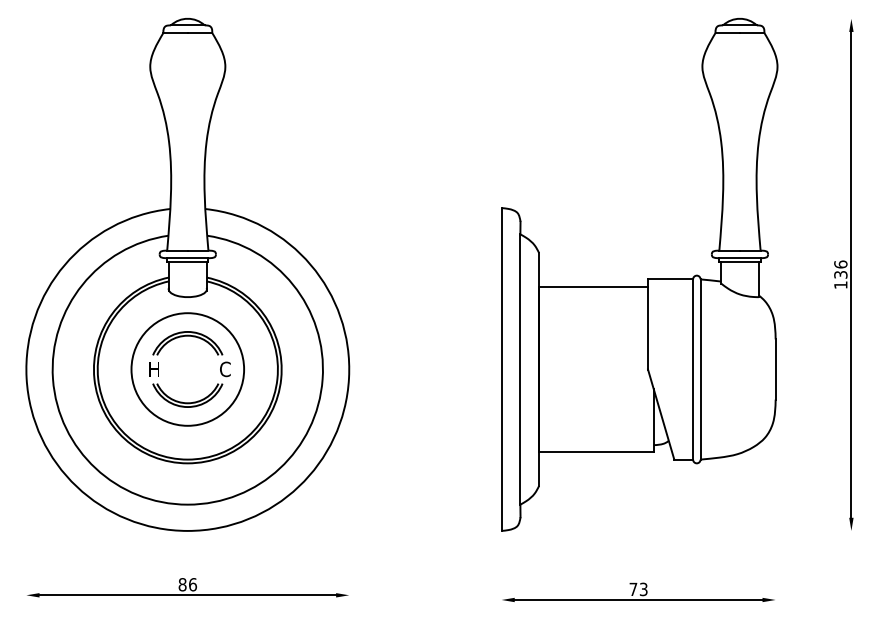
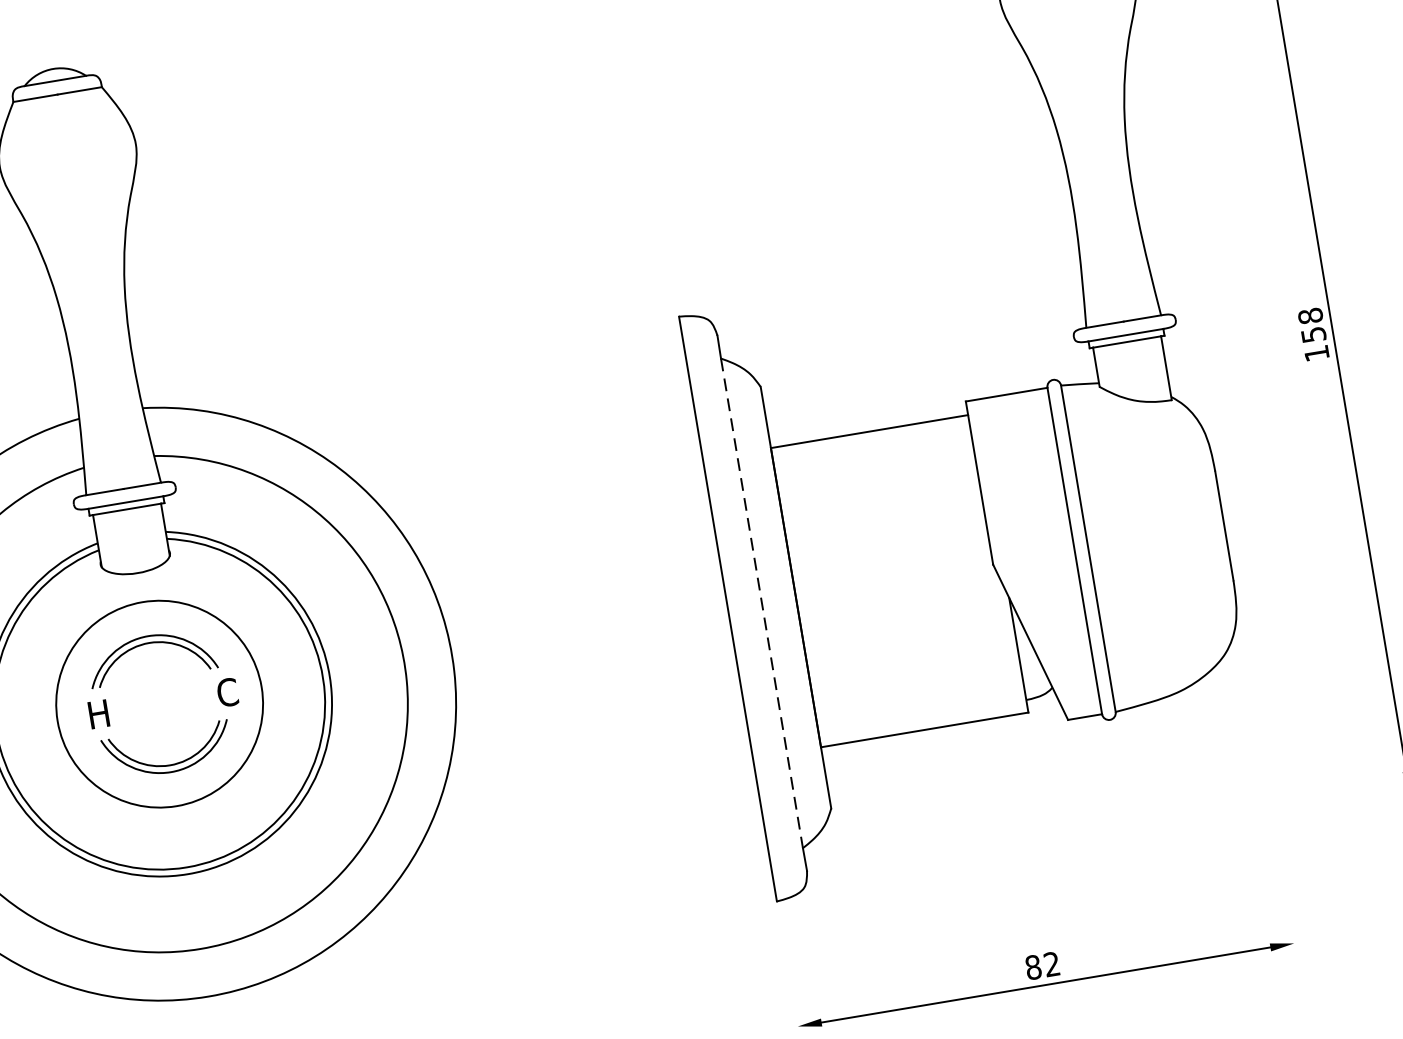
text: (840, 269) -> (1311, 325), 136 -> 158
line: (520, 370) -> (762, 605), solid -> dashed
text: (638, 589) -> (1042, 966), 73 -> 82

